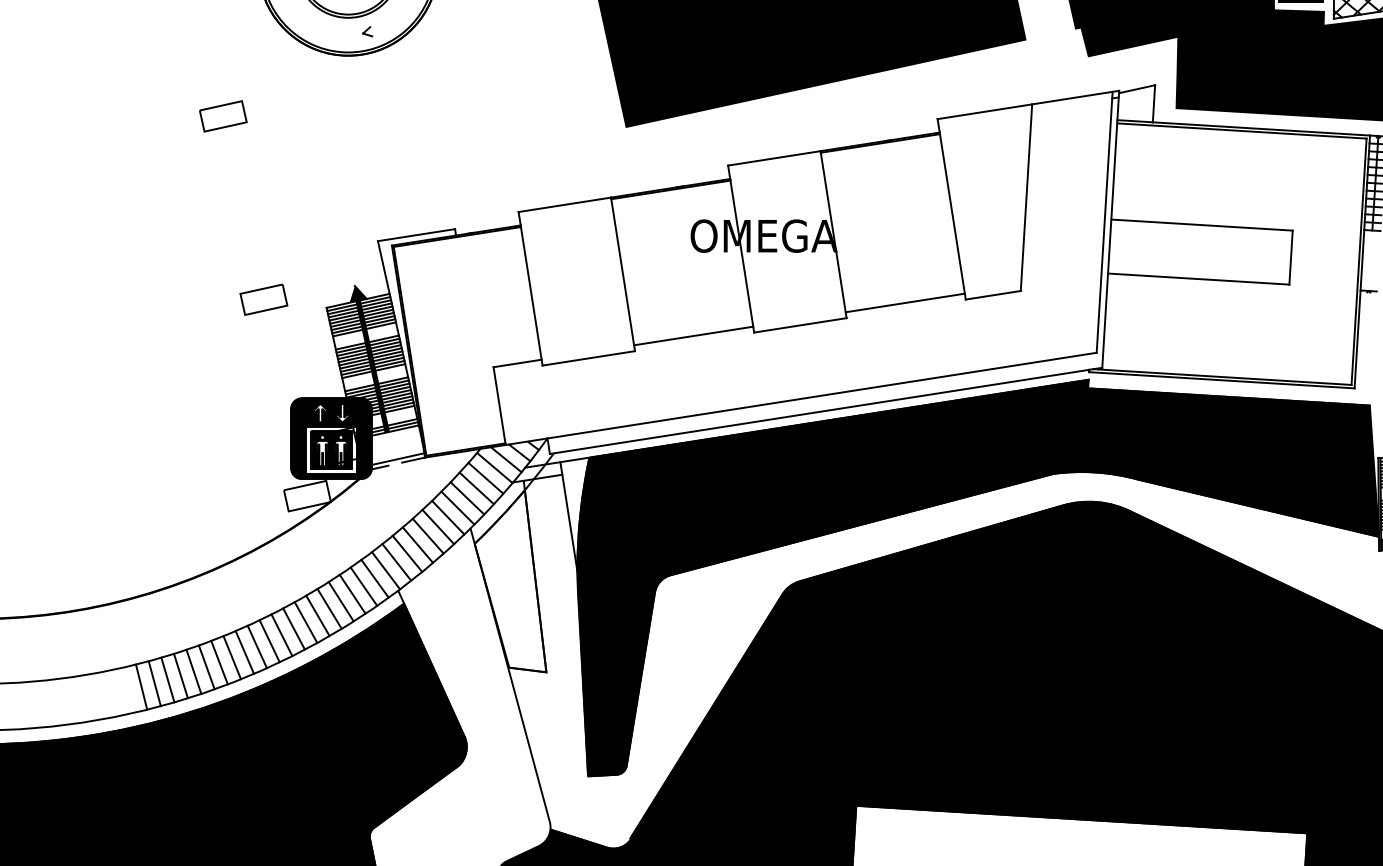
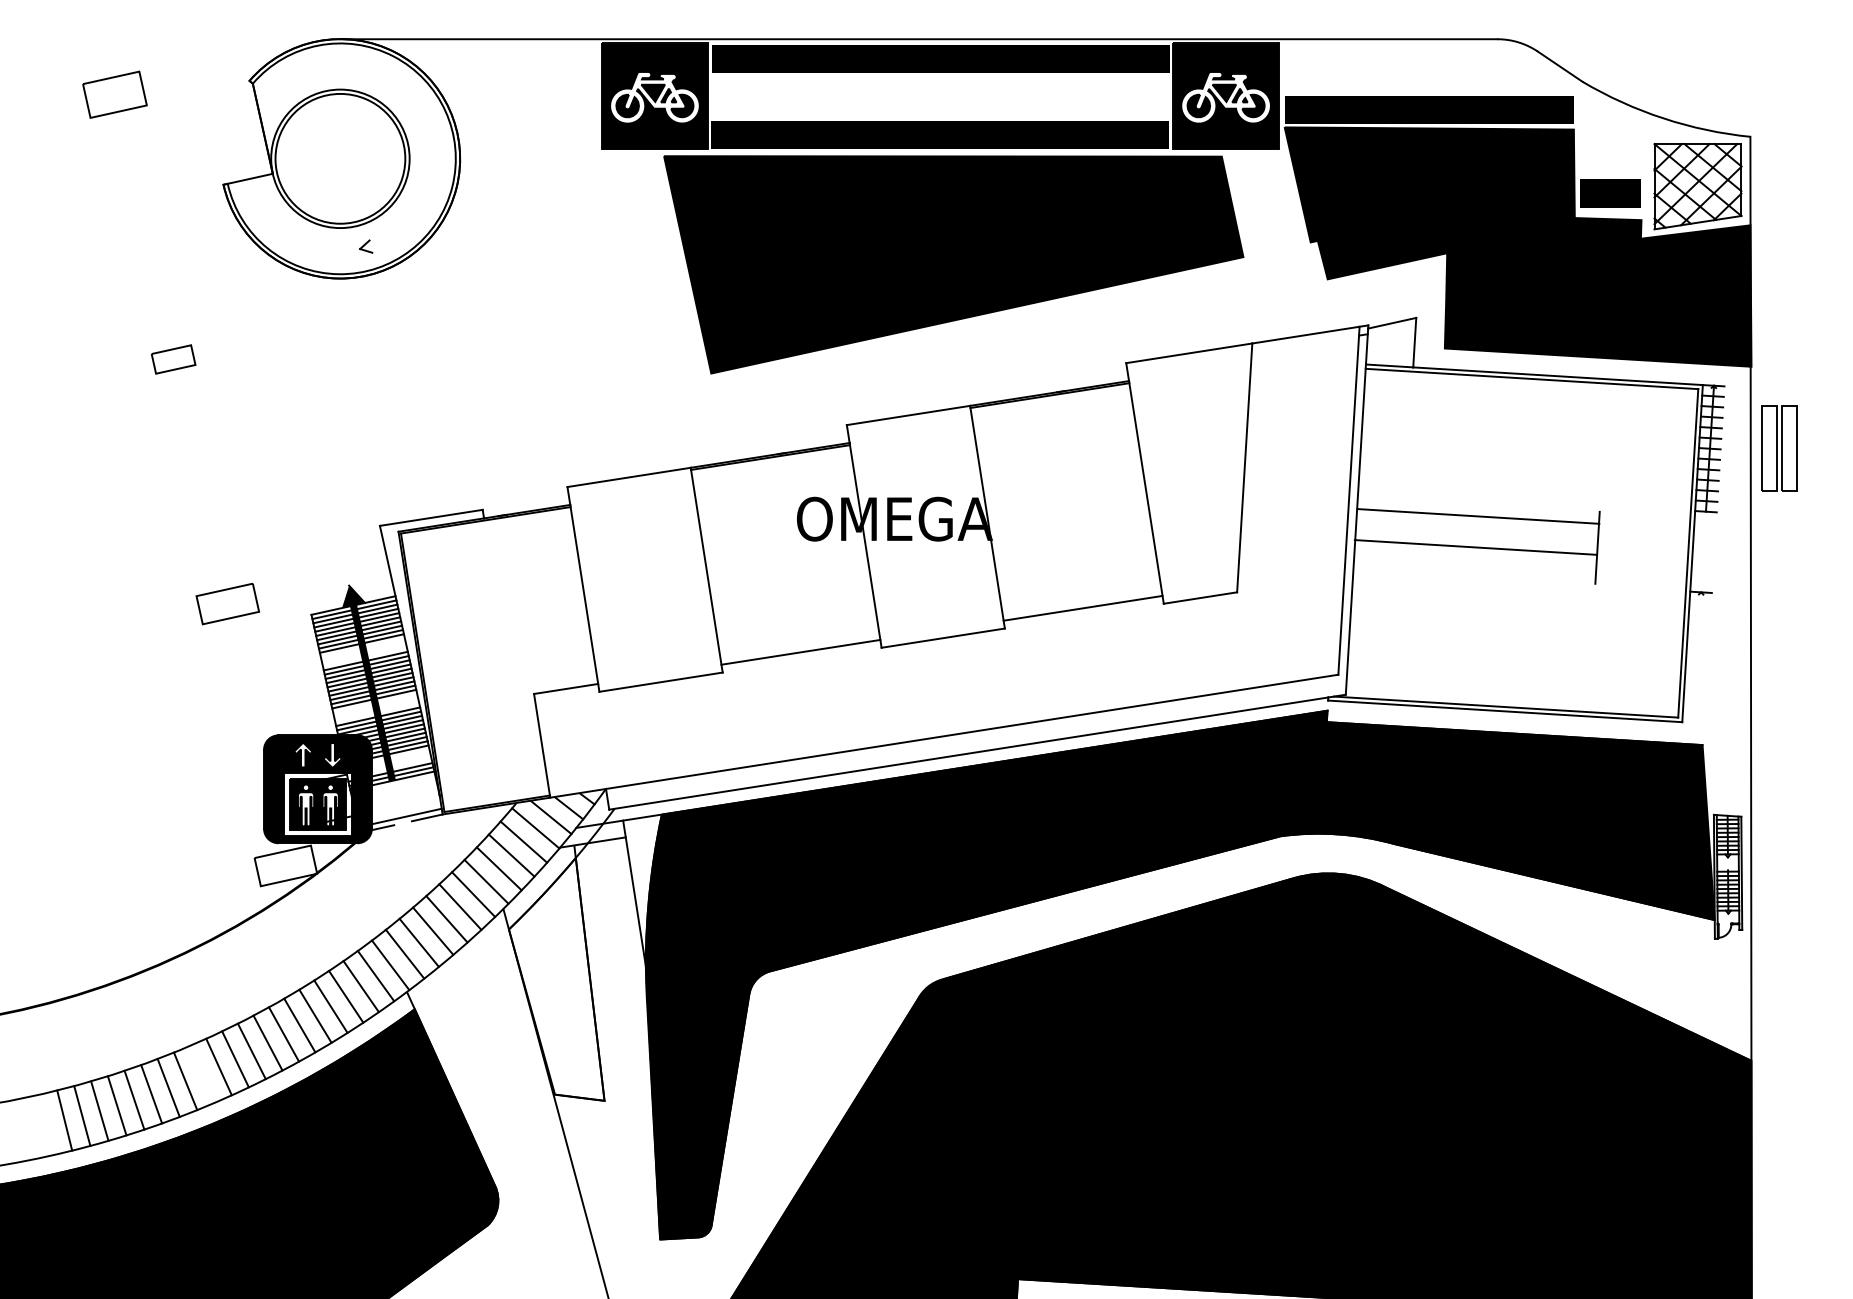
part: (223, 116) -> (173, 359), size x0.7
line: (1201, 225) -> (1475, 547), moved
line: (1198, 279) -> (1478, 516), moved
line: (244, 651) -> (202, 1073), removed

